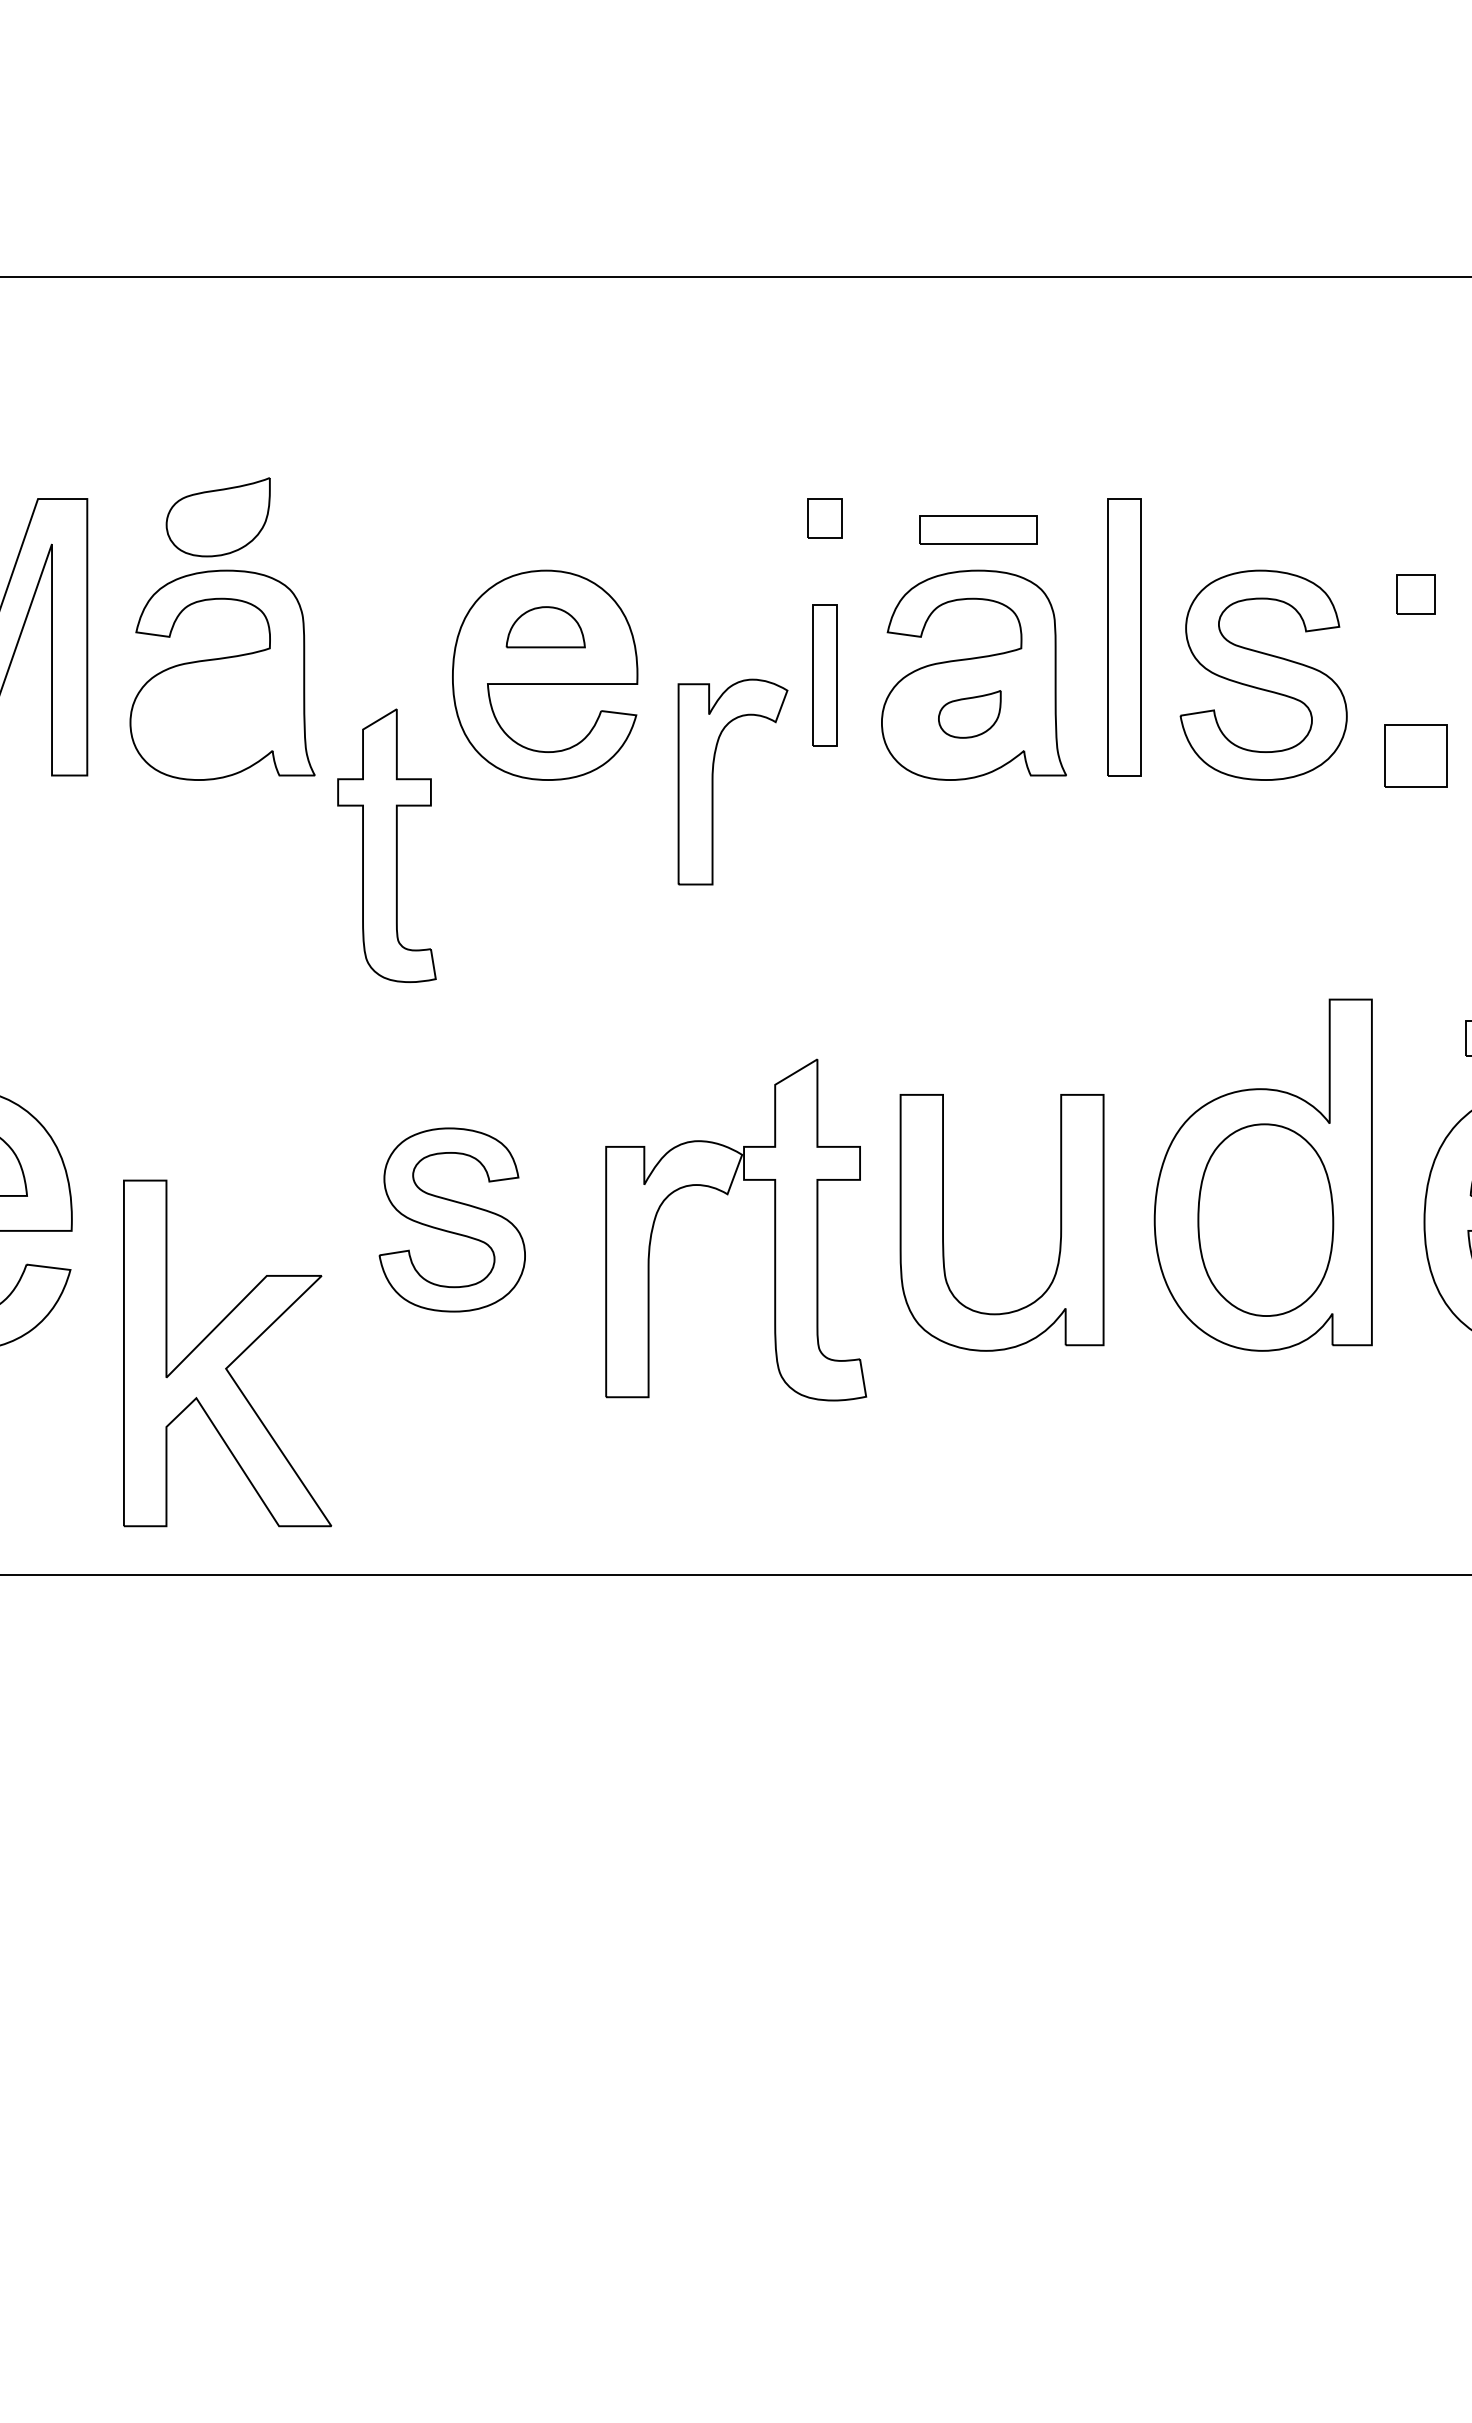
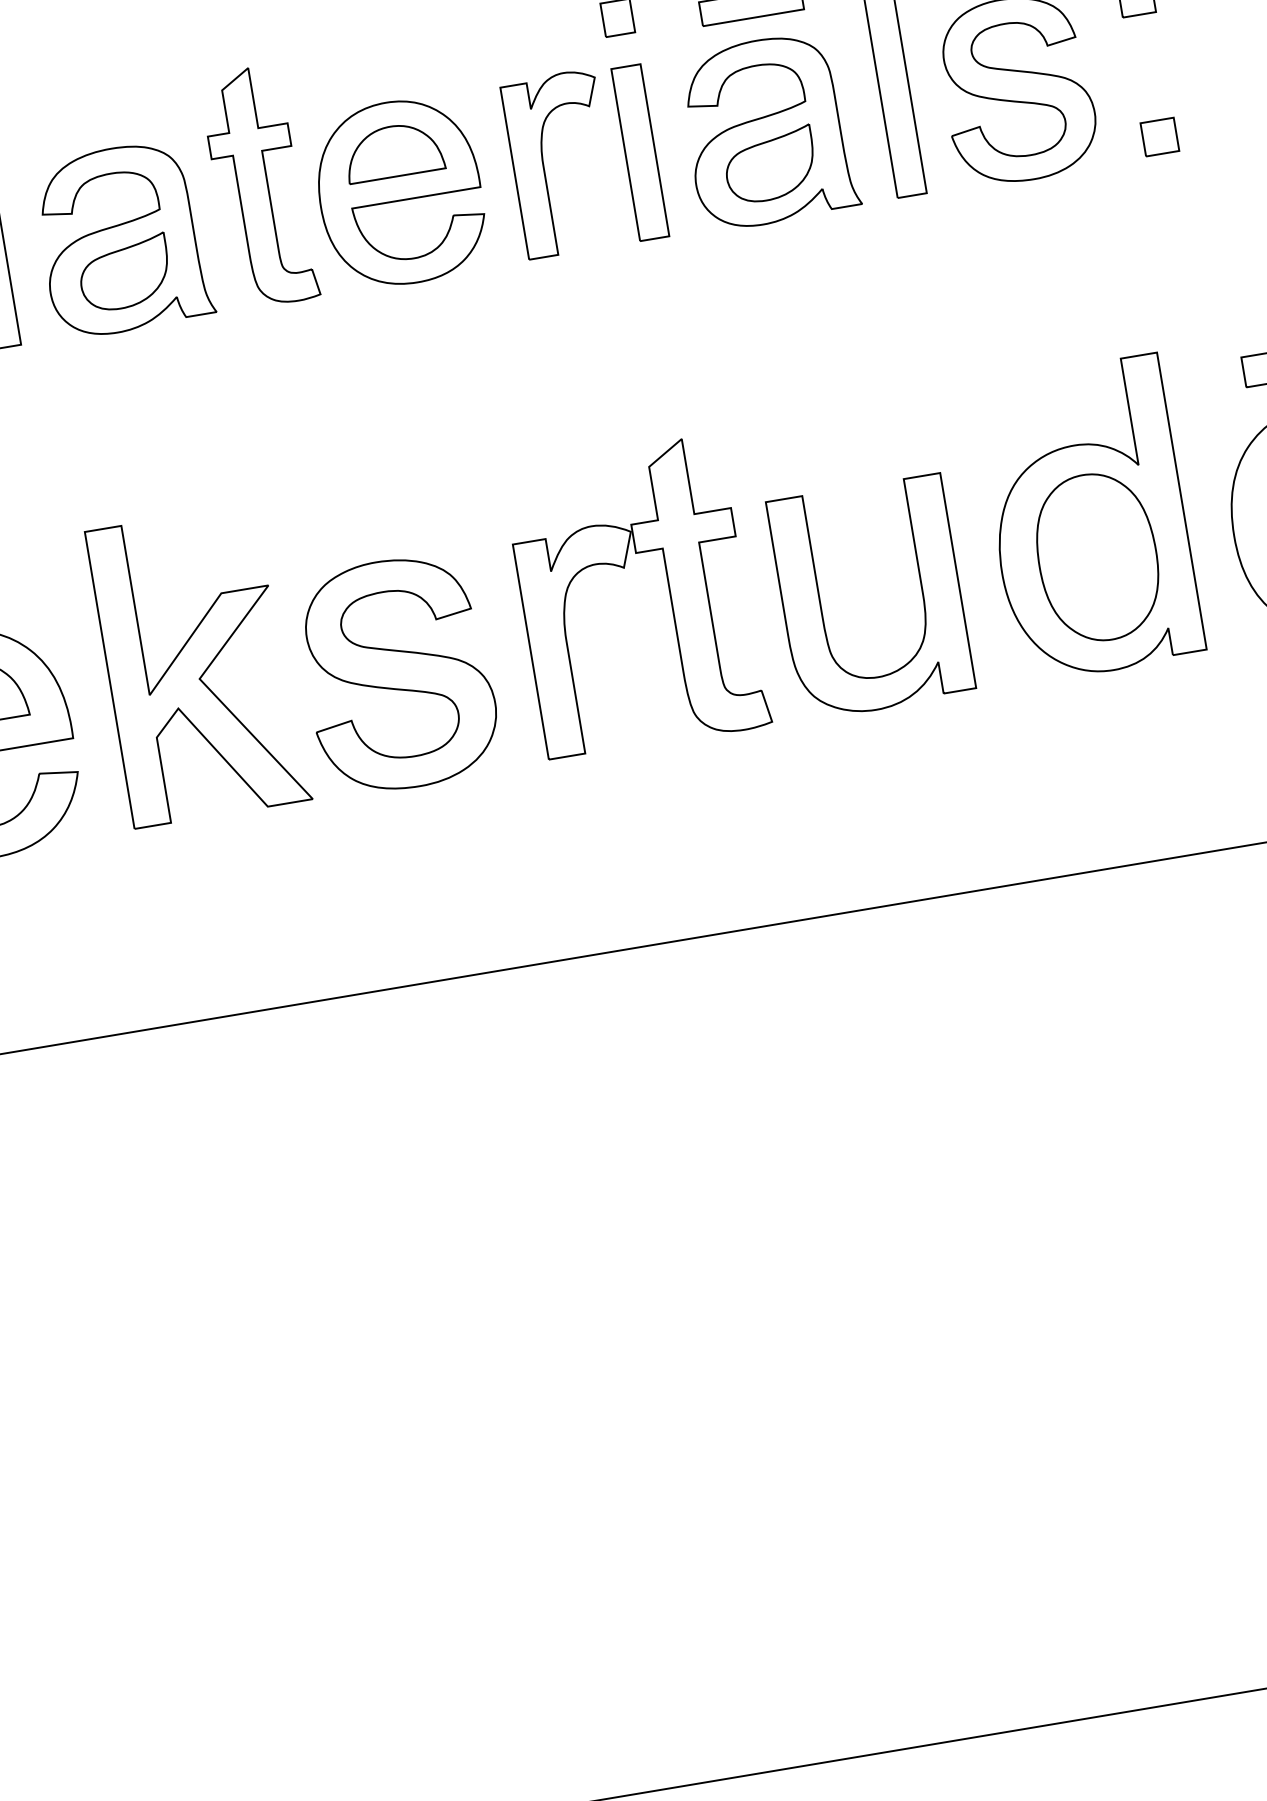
part: (217, 517) -> (124, 273), moved
part: (545, 626) -> (393, 150), size x1.43
part: (824, 675) -> (640, 152), size x1.43
part: (969, 714) -> (770, 165), size x1.67
part: (1415, 756) -> (1159, 137), size x0.62
part: (713, 781) -> (544, 166), moved
part: (386, 845) -> (258, 186), moved
part: (727, 1195) -> (624, 568), moved
part: (452, 1219) -> (398, 673), size x1.43
part: (227, 1353) -> (198, 665), moved

